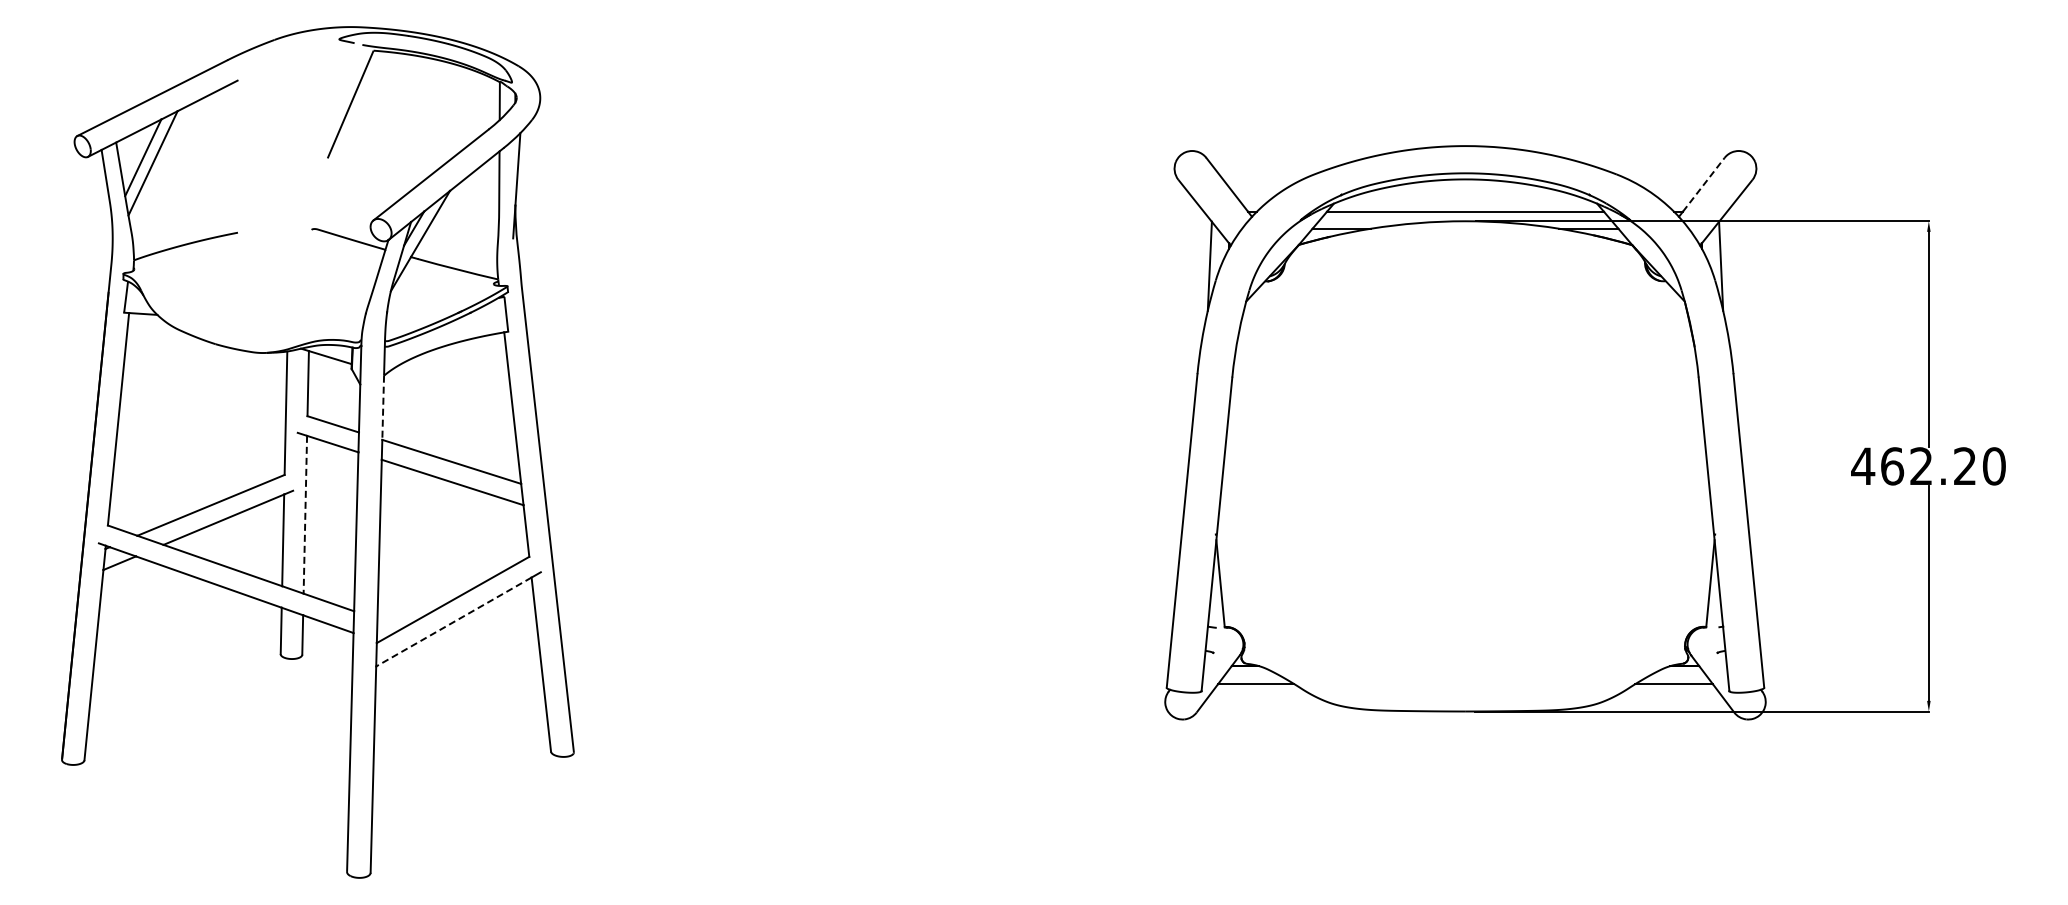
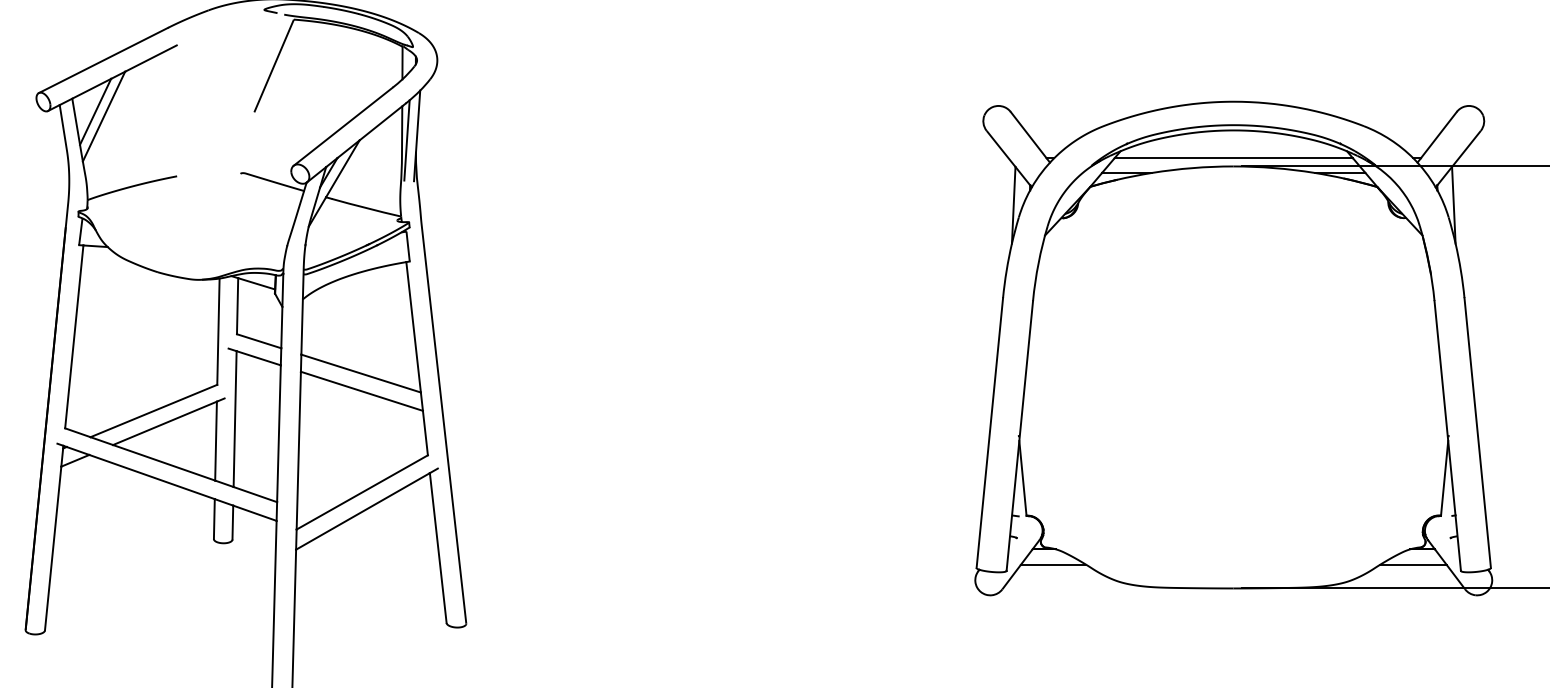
line: (1704, 184) -> (1439, 134), dashed -> solid
line: (504, 190) -> (406, 139), added
line: (383, 408) -> (302, 327), dashed -> solid
line: (305, 514) -> (235, 418), dashed -> solid
line: (453, 622) -> (362, 511), dashed -> solid

